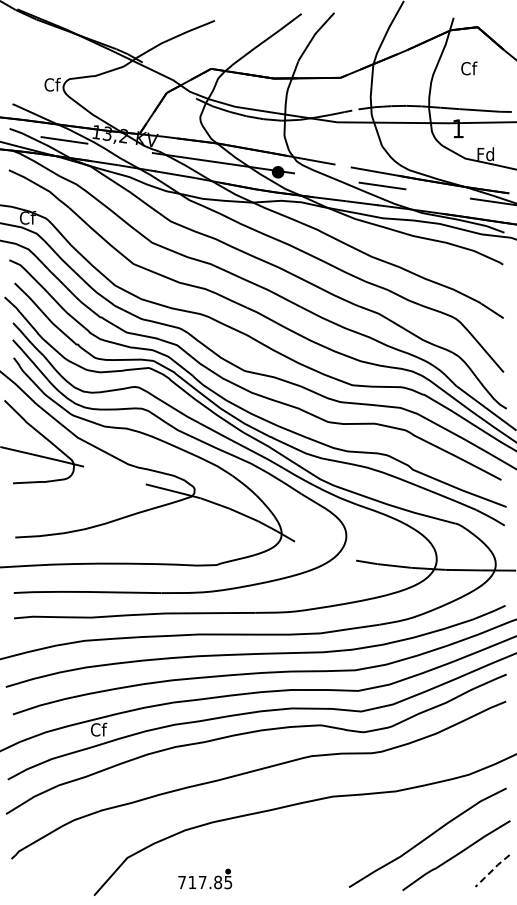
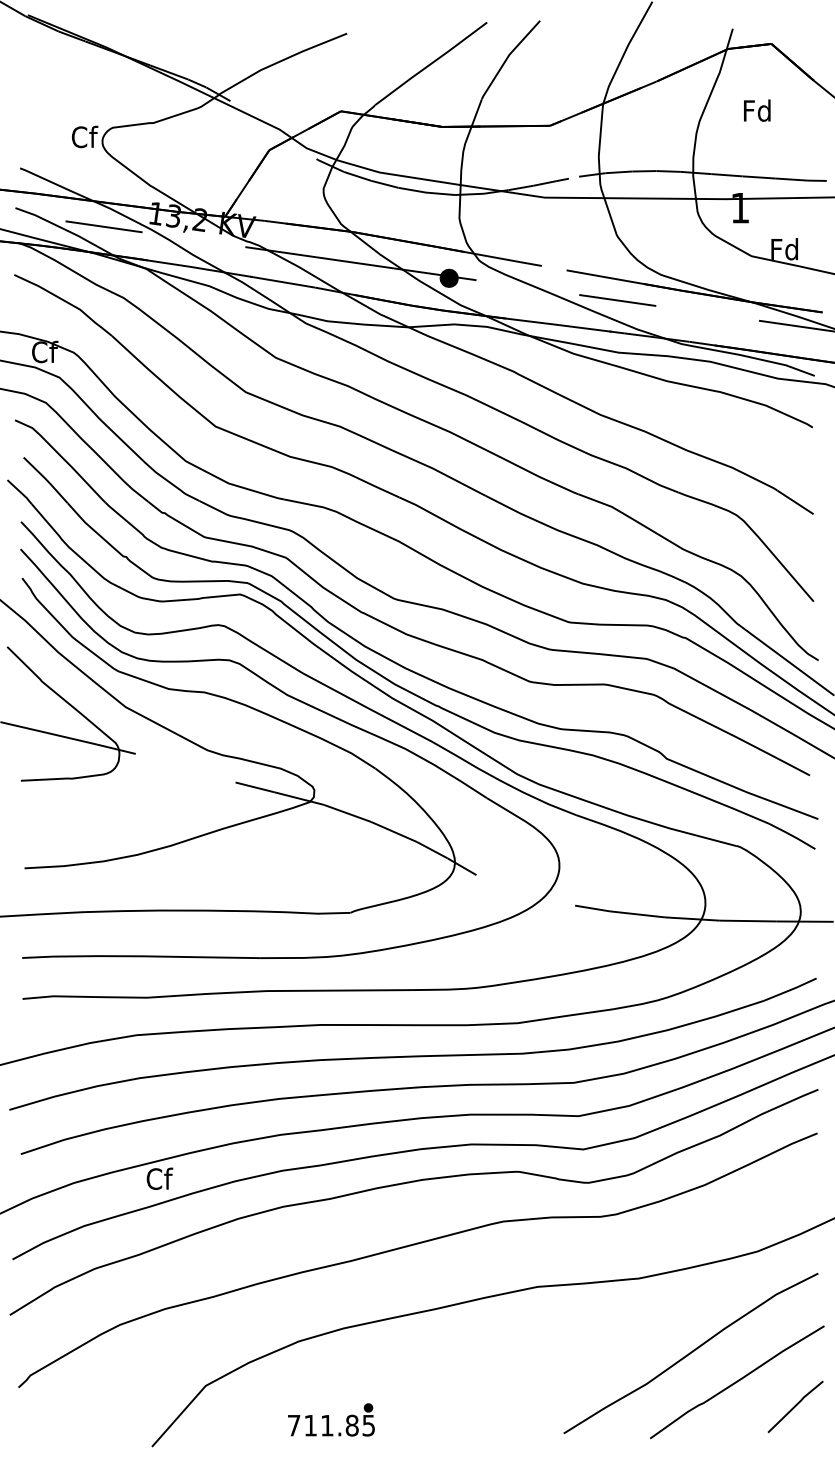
text: (468, 68) -> (756, 110), Cf -> Fd
line: (493, 869) -> (797, 1404), dashed -> solid
text: (202, 882) -> (327, 1425), 717.85 -> 711.85

